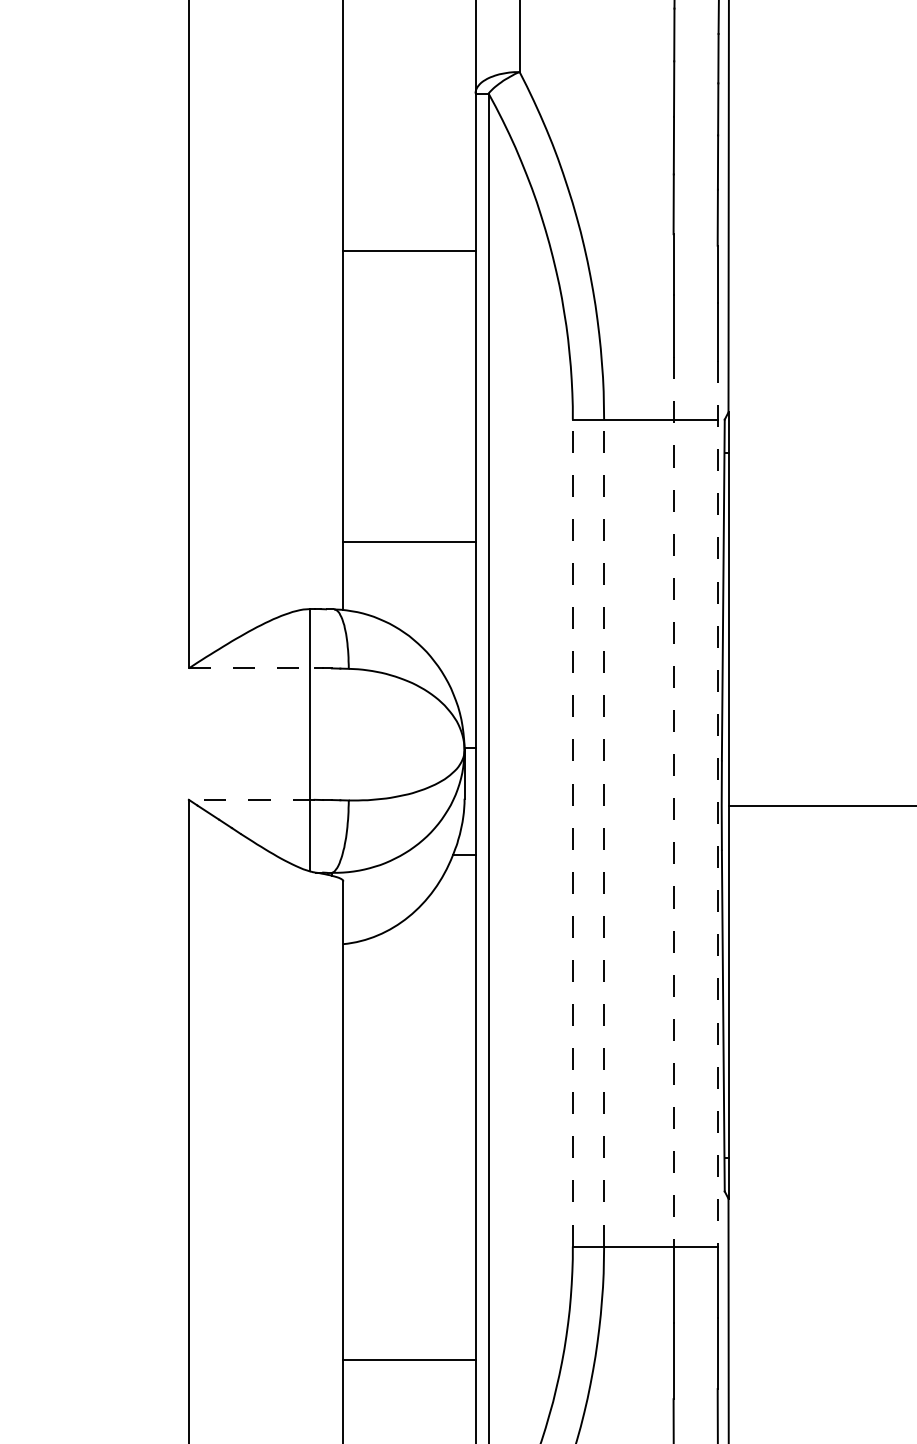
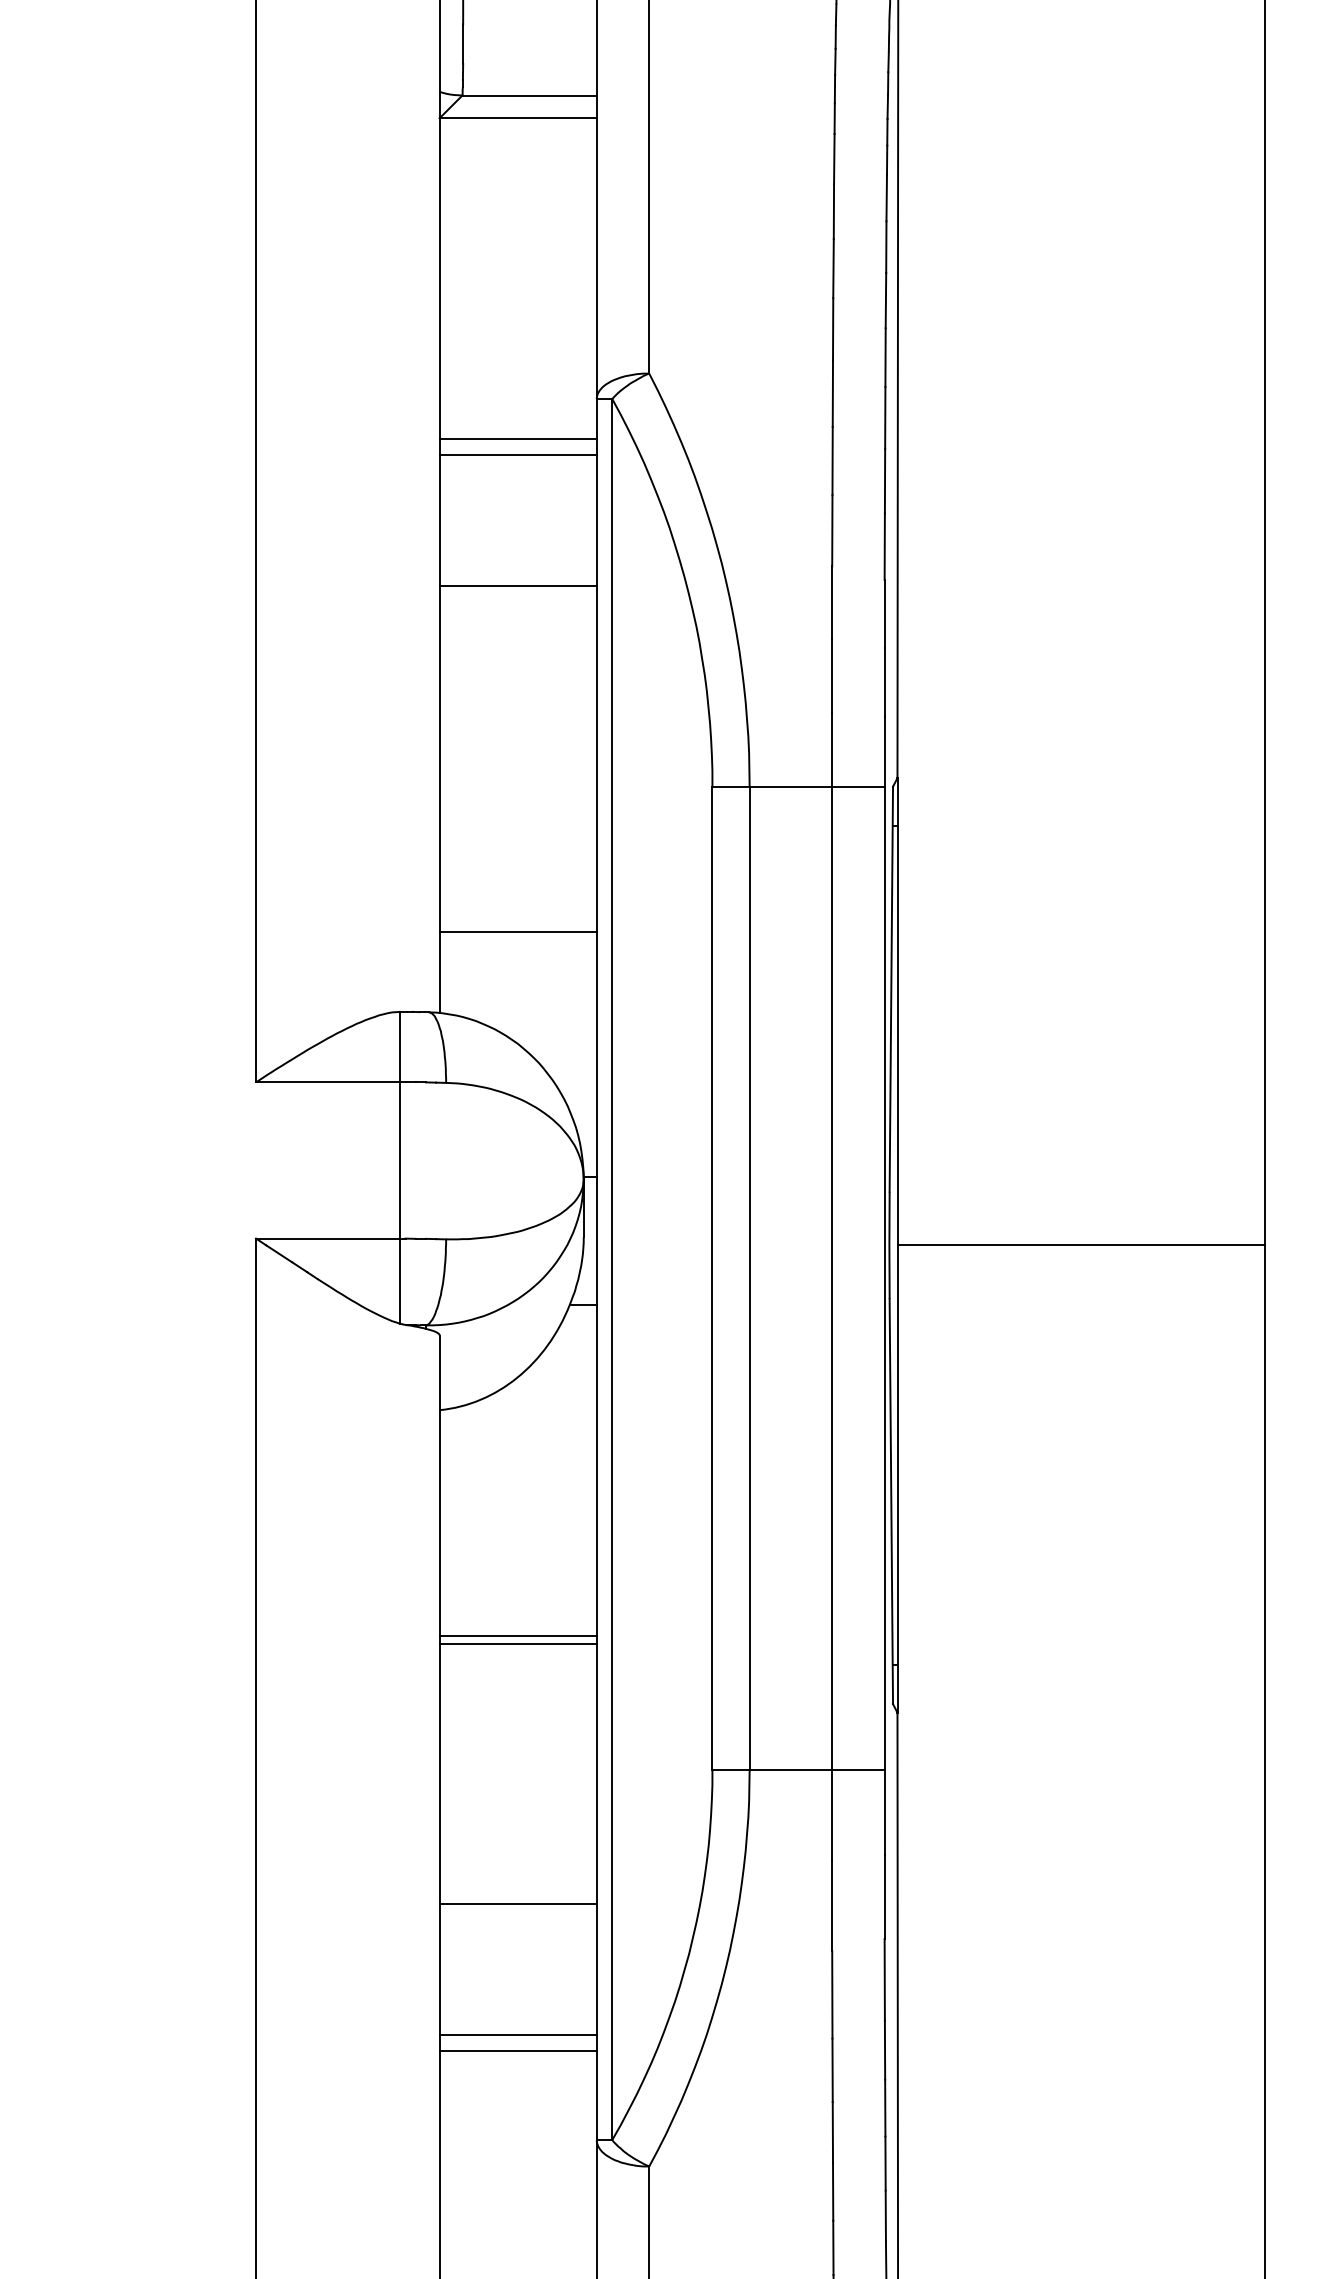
line: (408, 127) -> (517, 439), added
line: (408, 141) -> (517, 455), added
line: (251, 668) -> (330, 1082), dashed -> solid
line: (251, 799) -> (330, 1238), dashed -> solid
line: (673, 802) -> (832, 1241), dashed -> solid
line: (717, 803) -> (884, 1243), dashed -> solid
line: (572, 832) -> (712, 1277), dashed -> solid
line: (604, 832) -> (749, 1277), dashed -> solid
line: (408, 1133) -> (517, 1635), added
line: (408, 1140) -> (517, 1643), added

